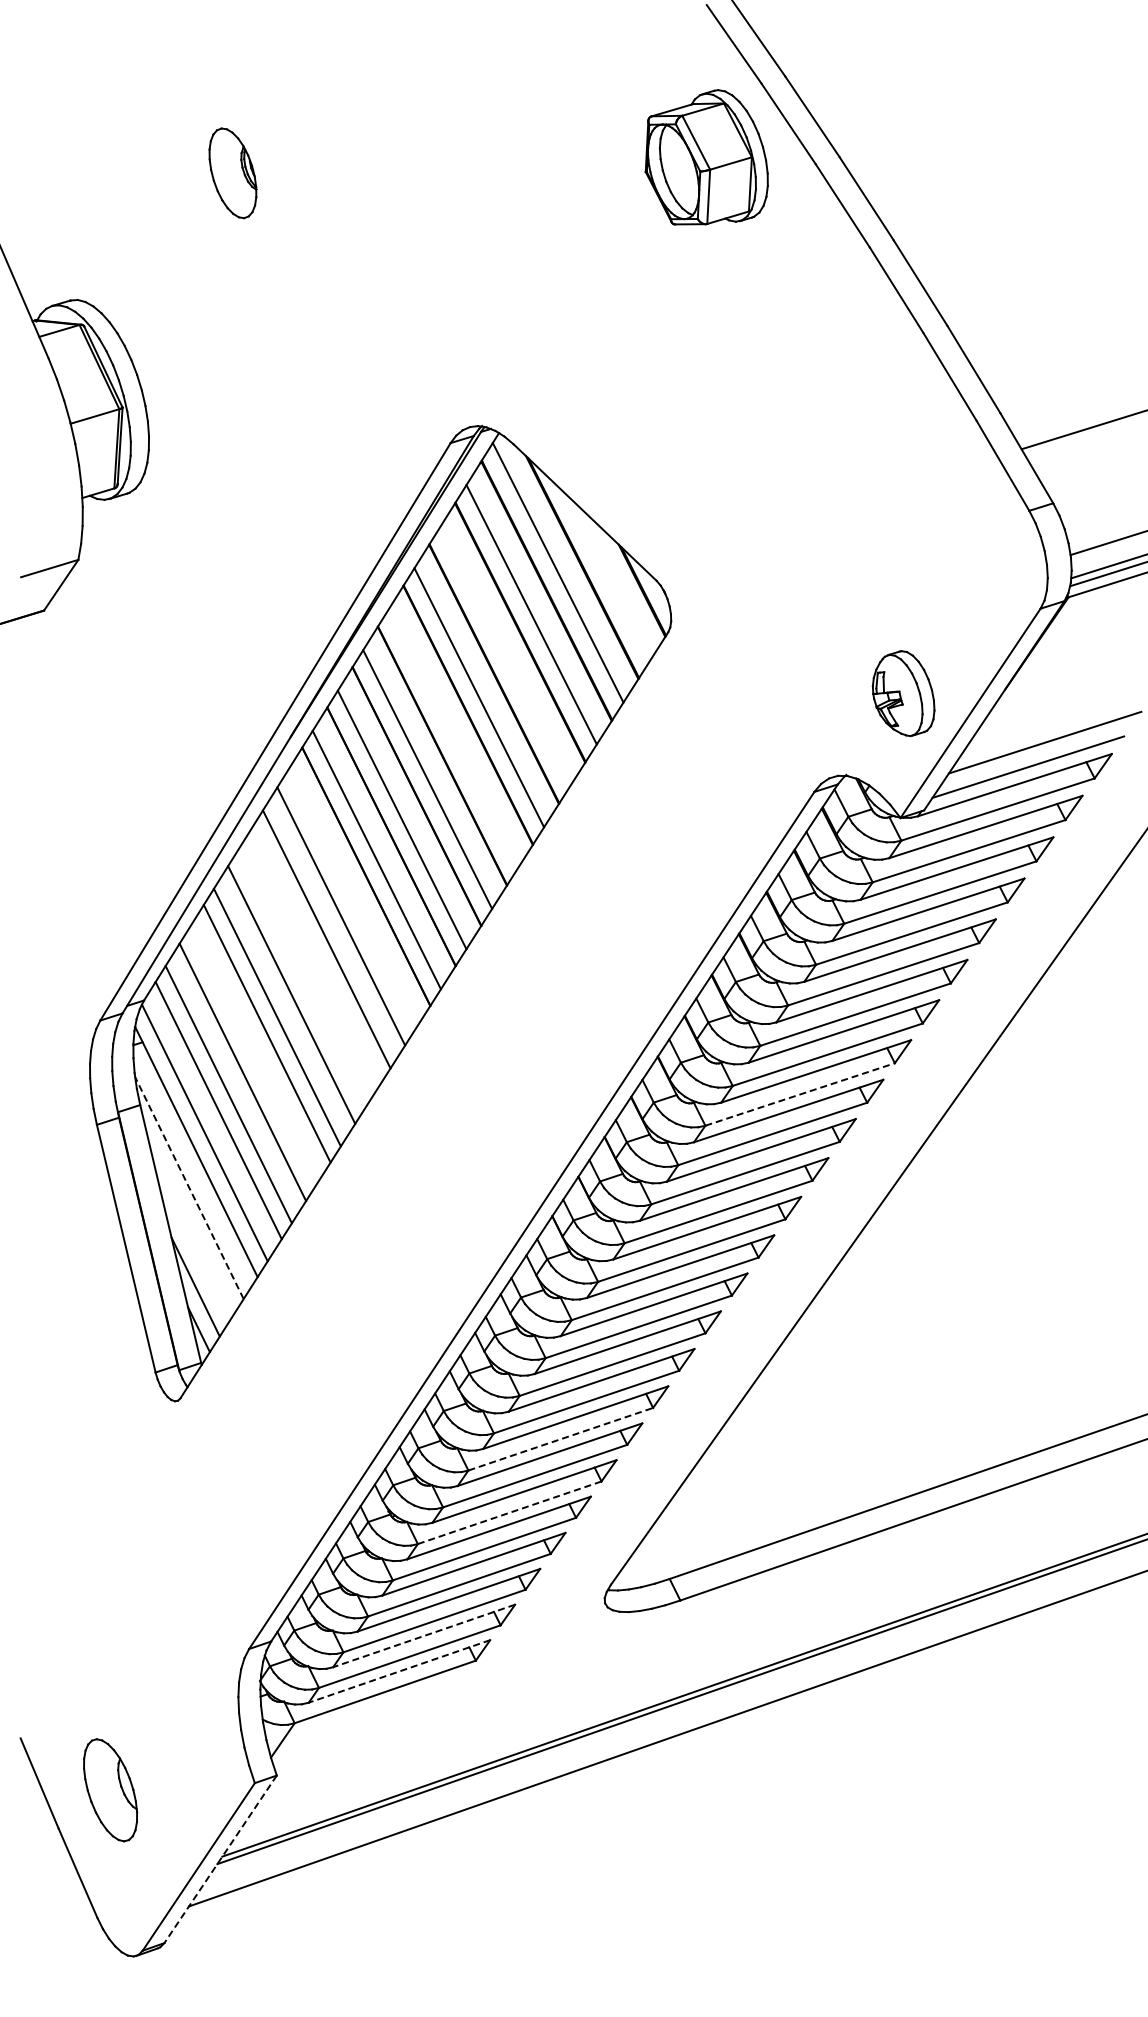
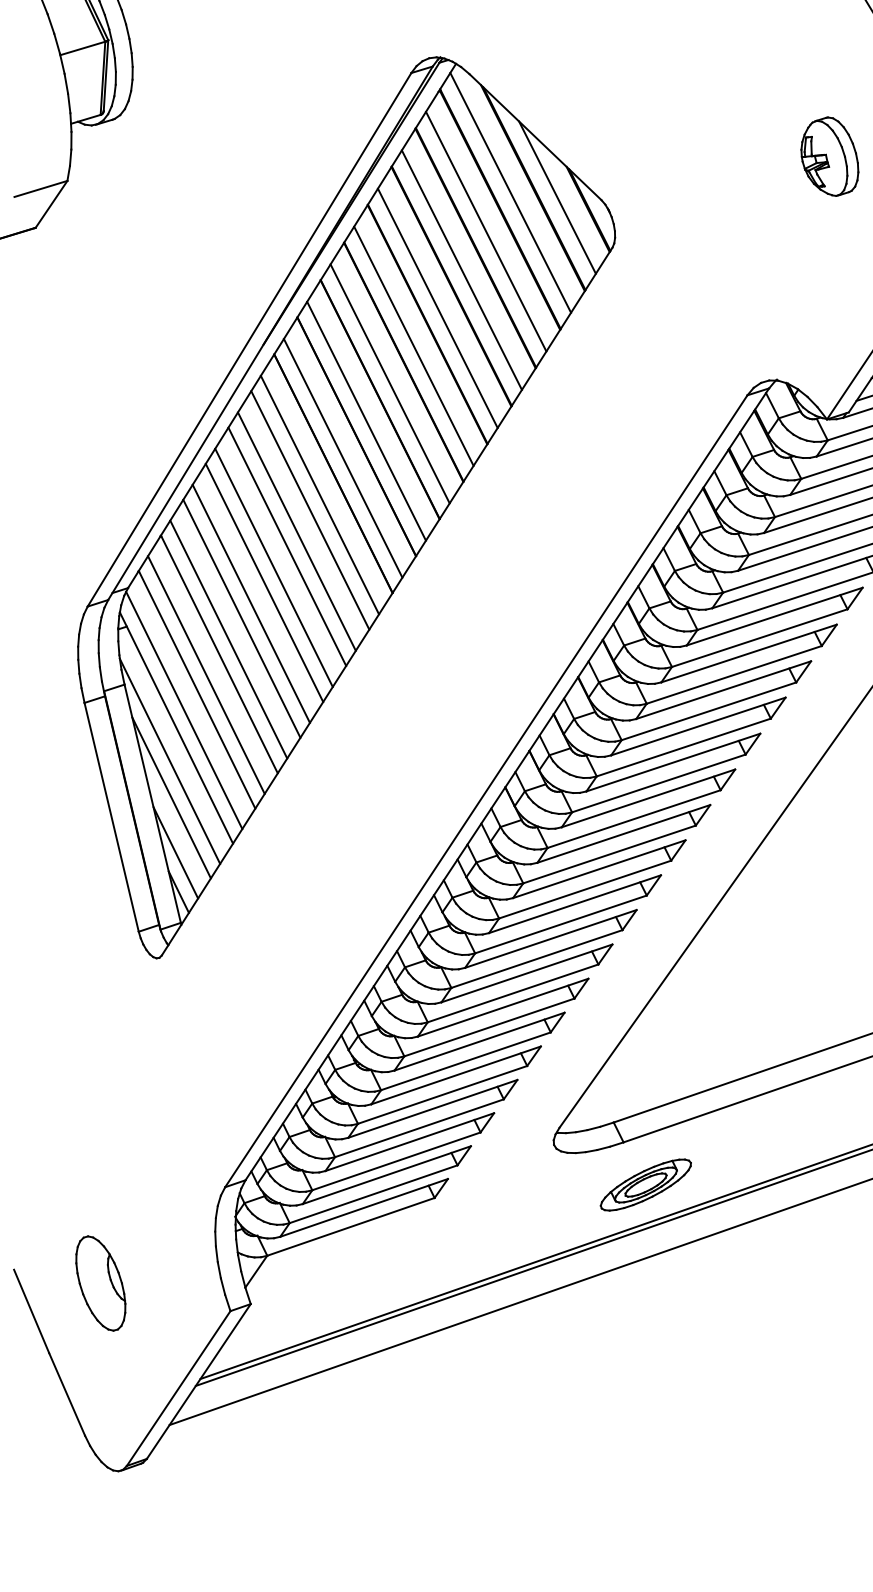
line: (608, 577) -> (557, 197), added
line: (505, 656) -> (462, 270), added
part: (903, 693) -> (829, 156), moved
line: (453, 738) -> (413, 345), added
line: (351, 899) -> (319, 494), added
line: (316, 955) -> (287, 546), added
line: (301, 978) -> (273, 567), added
line: (252, 1056) -> (228, 639), added
line: (800, 1094) -> (734, 674), dashed -> solid
line: (189, 1188) -> (170, 761), dashed -> solid
line: (190, 1227) -> (171, 797), added
line: (560, 1439) -> (512, 993), dashed -> solid
line: (510, 1512) -> (466, 1061), dashed -> solid
line: (423, 1636) -> (386, 1175), dashed -> solid
part: (704, 1646) -> (645, 1184), added
line: (399, 1671) -> (364, 1207), dashed -> solid
part: (110, 1790) -> (100, 1283), moved
line: (220, 1859) -> (198, 1381), dashed -> solid

